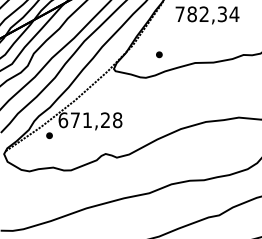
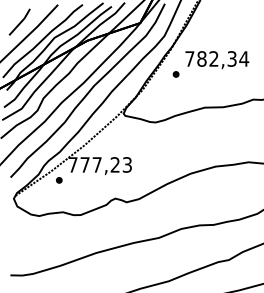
part: (158, 54) -> (175, 74), moved
text: (90, 119) -> (100, 164), 671,28 -> 777,23

